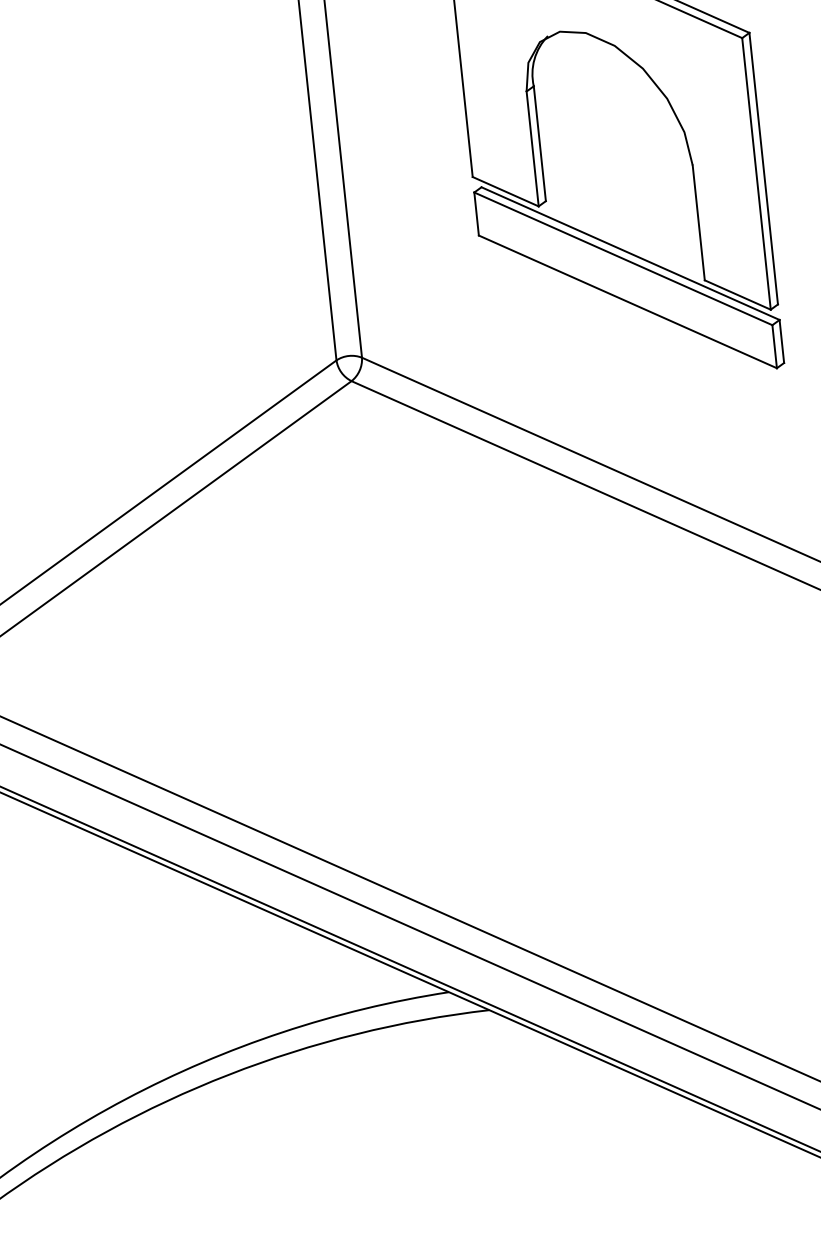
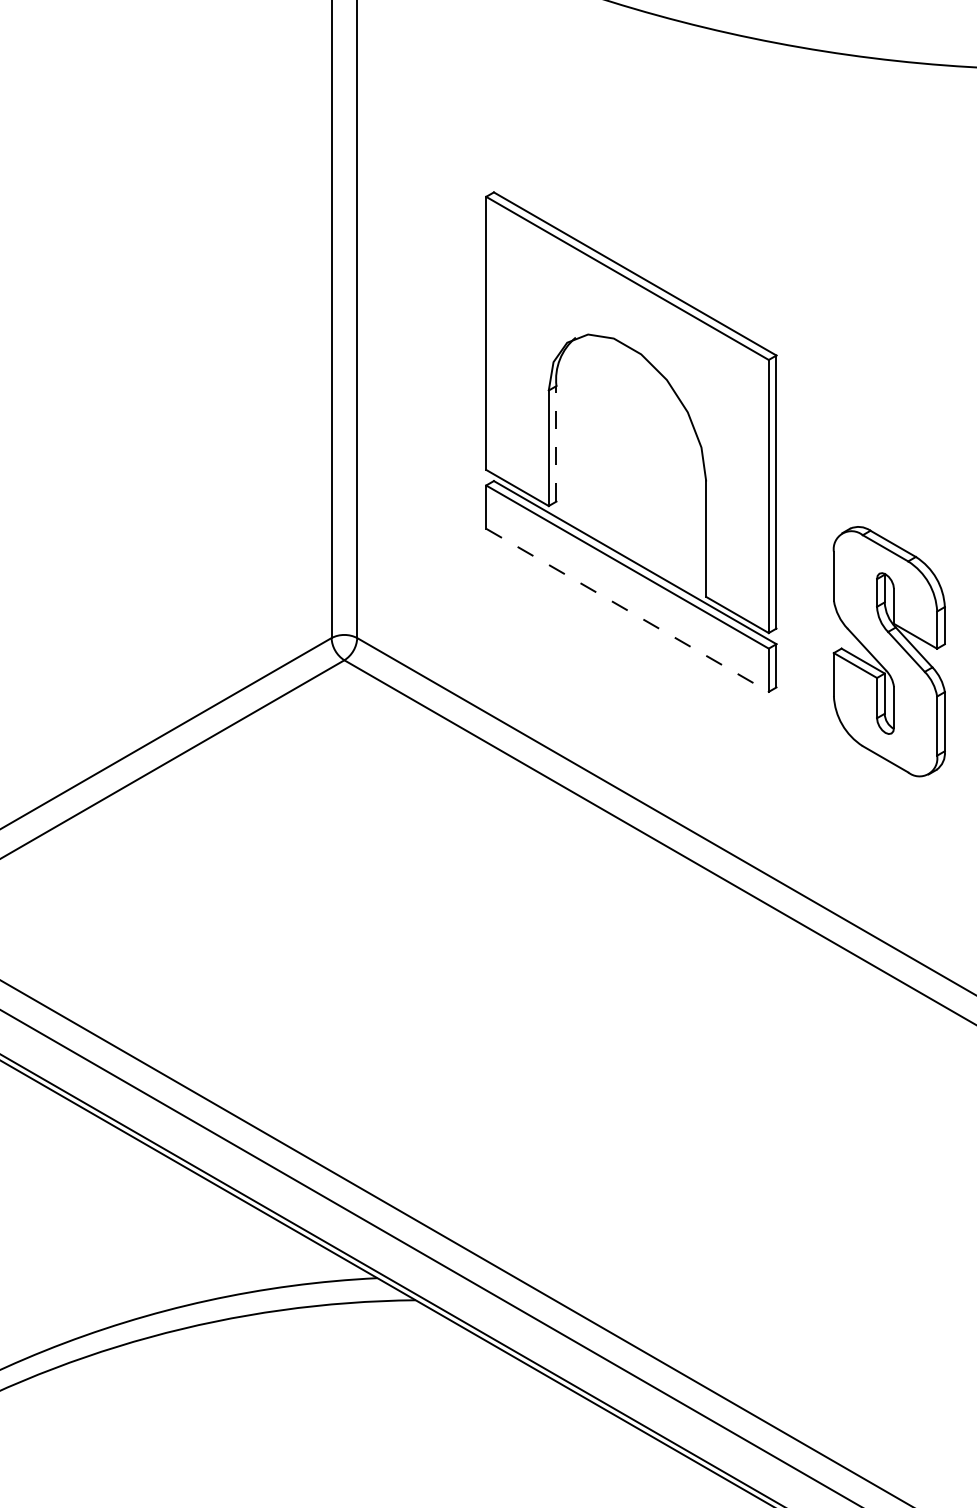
line: (539, 143) -> (556, 443), solid -> dashed
line: (627, 302) -> (627, 610), solid -> dashed

